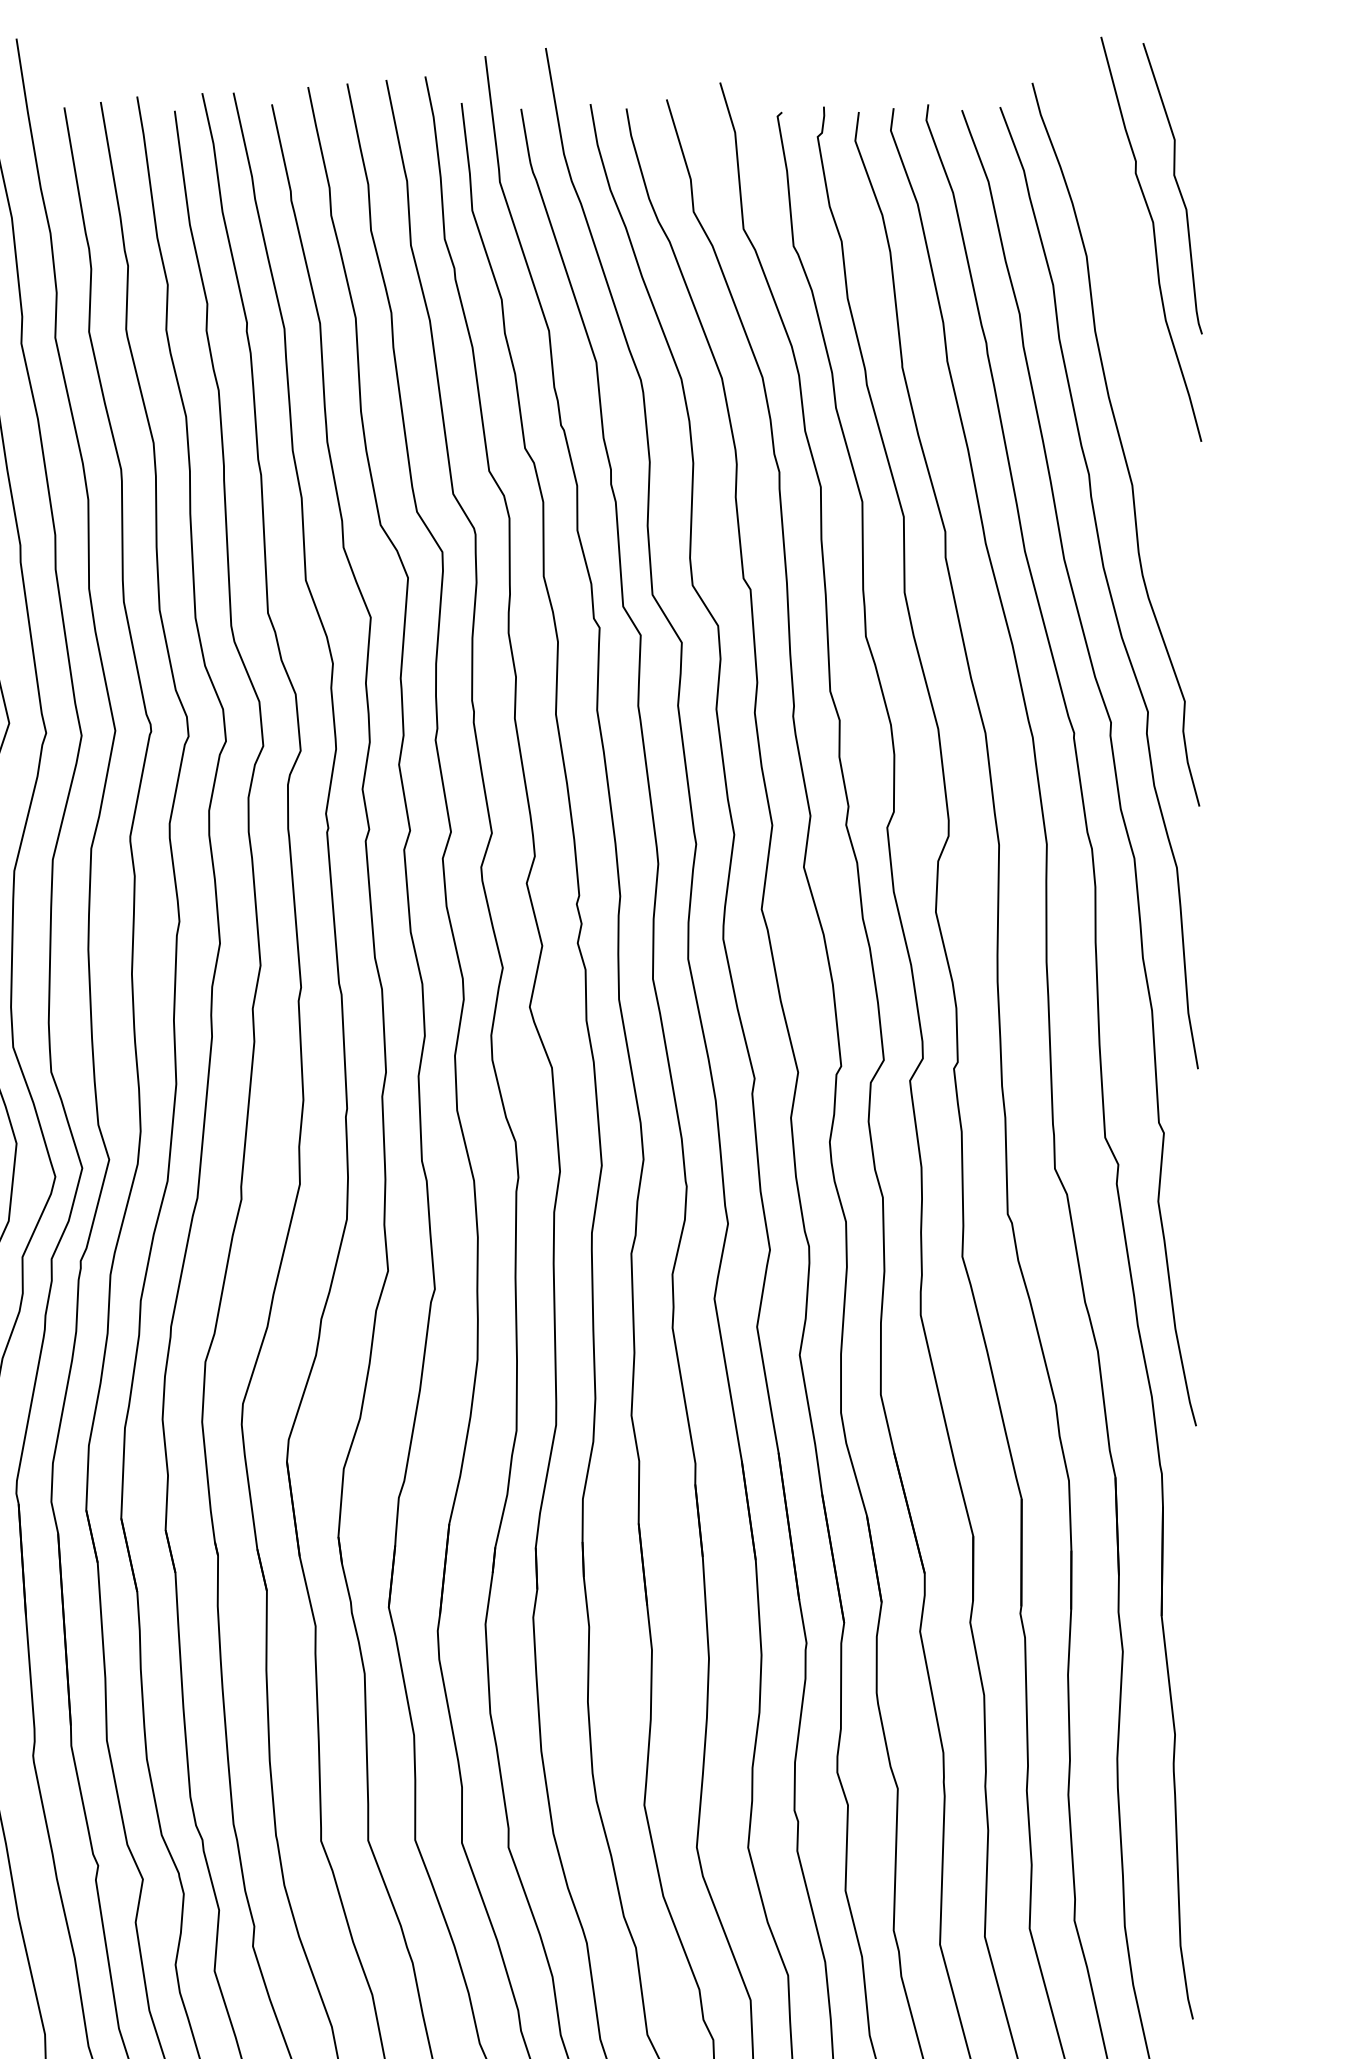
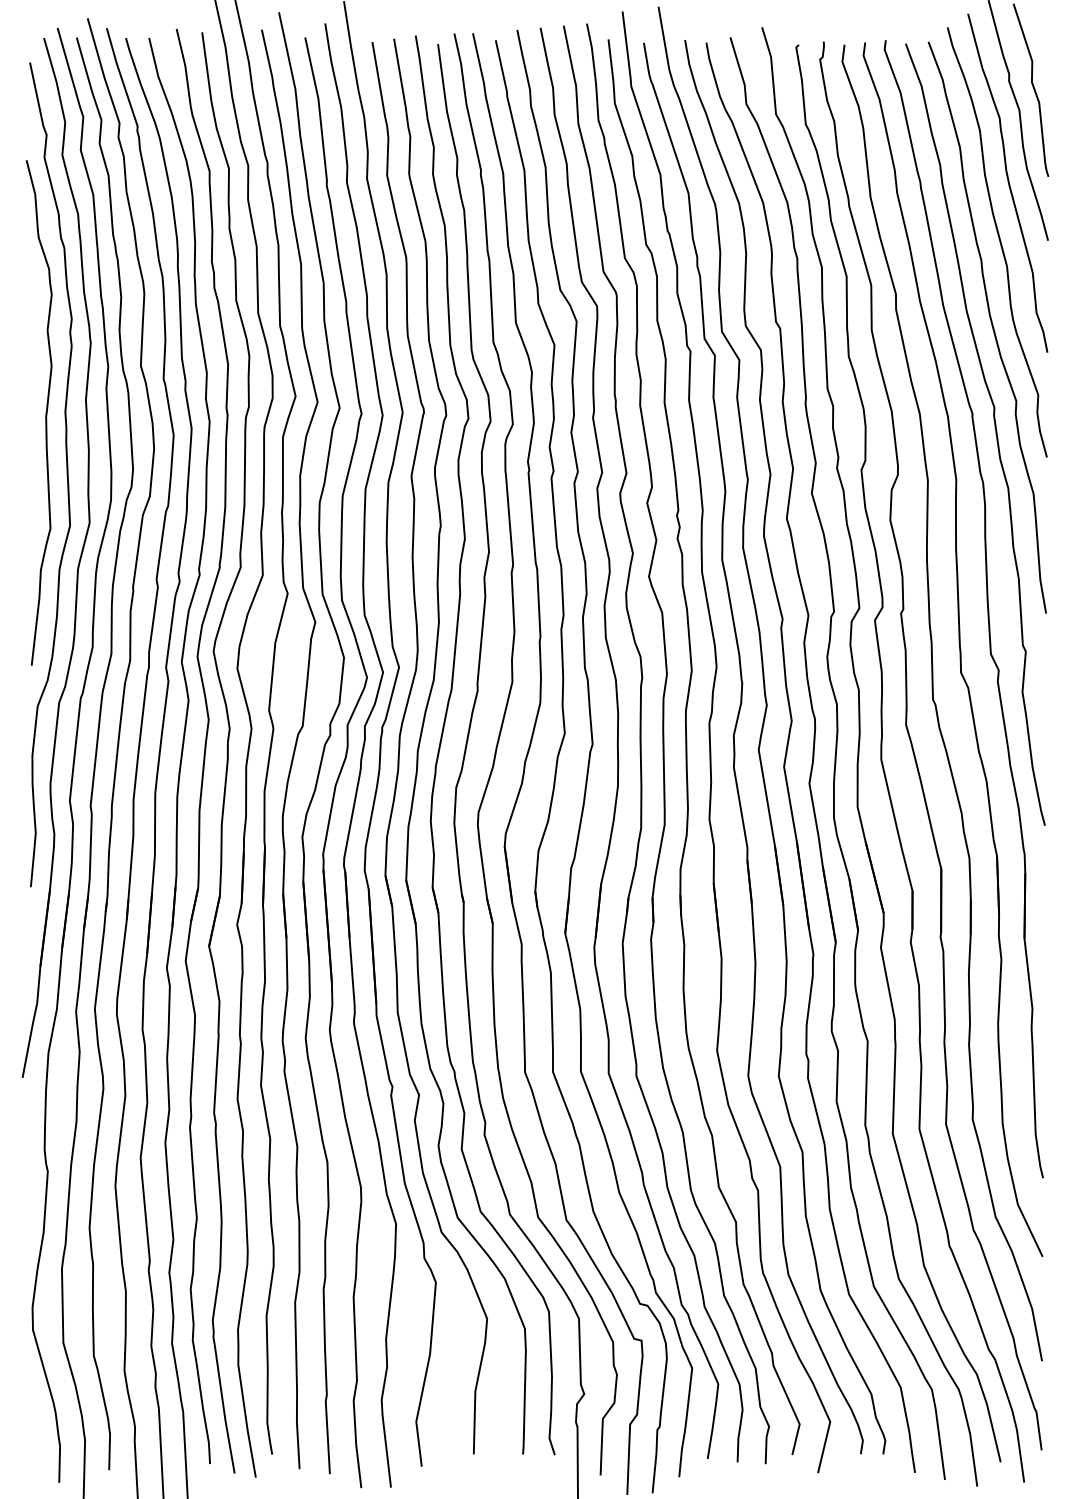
curve: (1133, 343) -> (1007, 182), added

